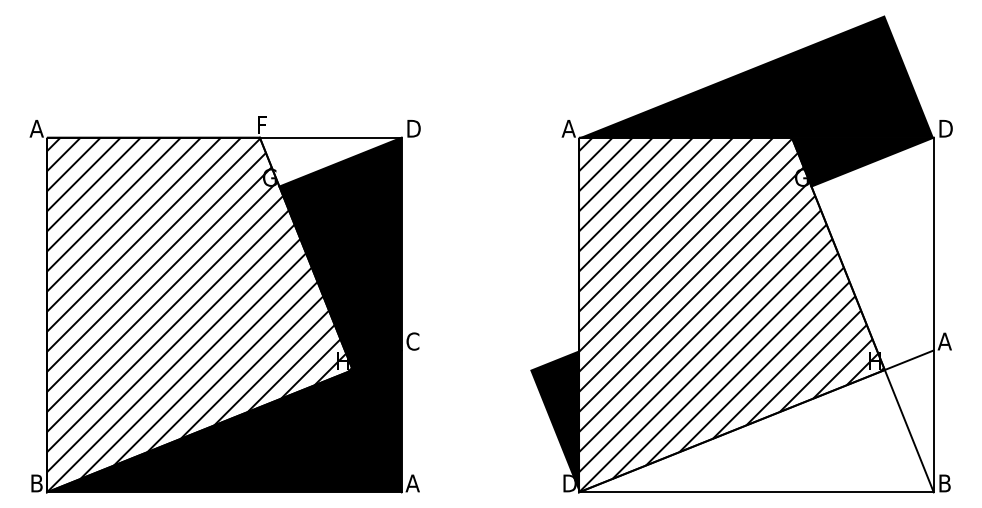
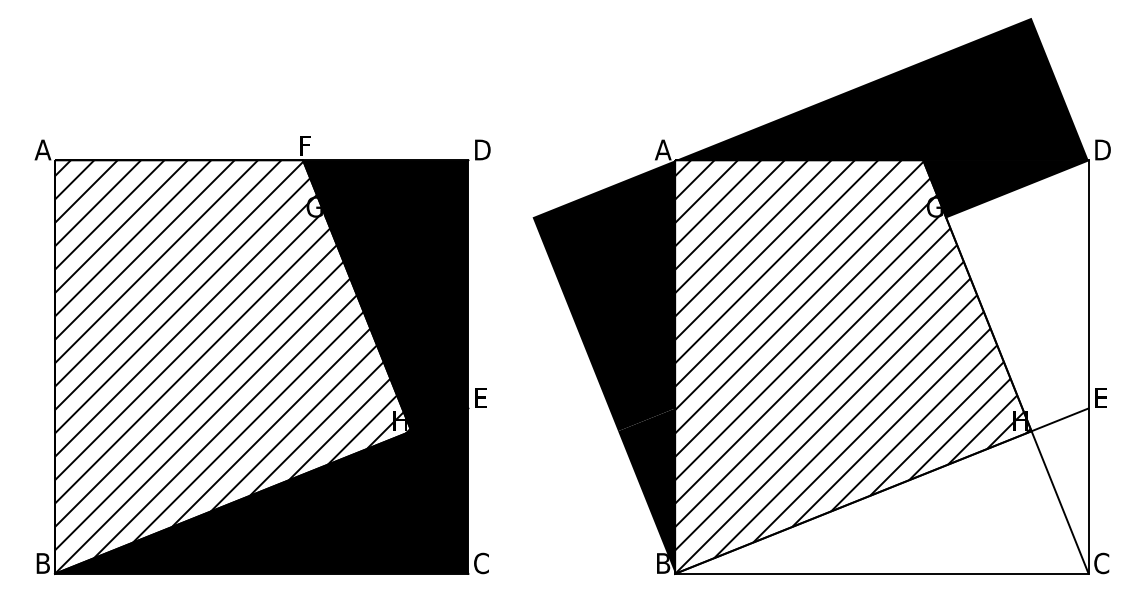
fill: (330, 161) -> (385, 188), added
fill: (517, 253) -> (603, 295), added
text: (412, 341) -> (480, 397), C -> E
text: (944, 341) -> (1101, 397), A -> E
text: (412, 483) -> (480, 563), A -> C
text: (570, 483) -> (665, 563), D -> B
text: (944, 483) -> (1101, 563), B -> C

